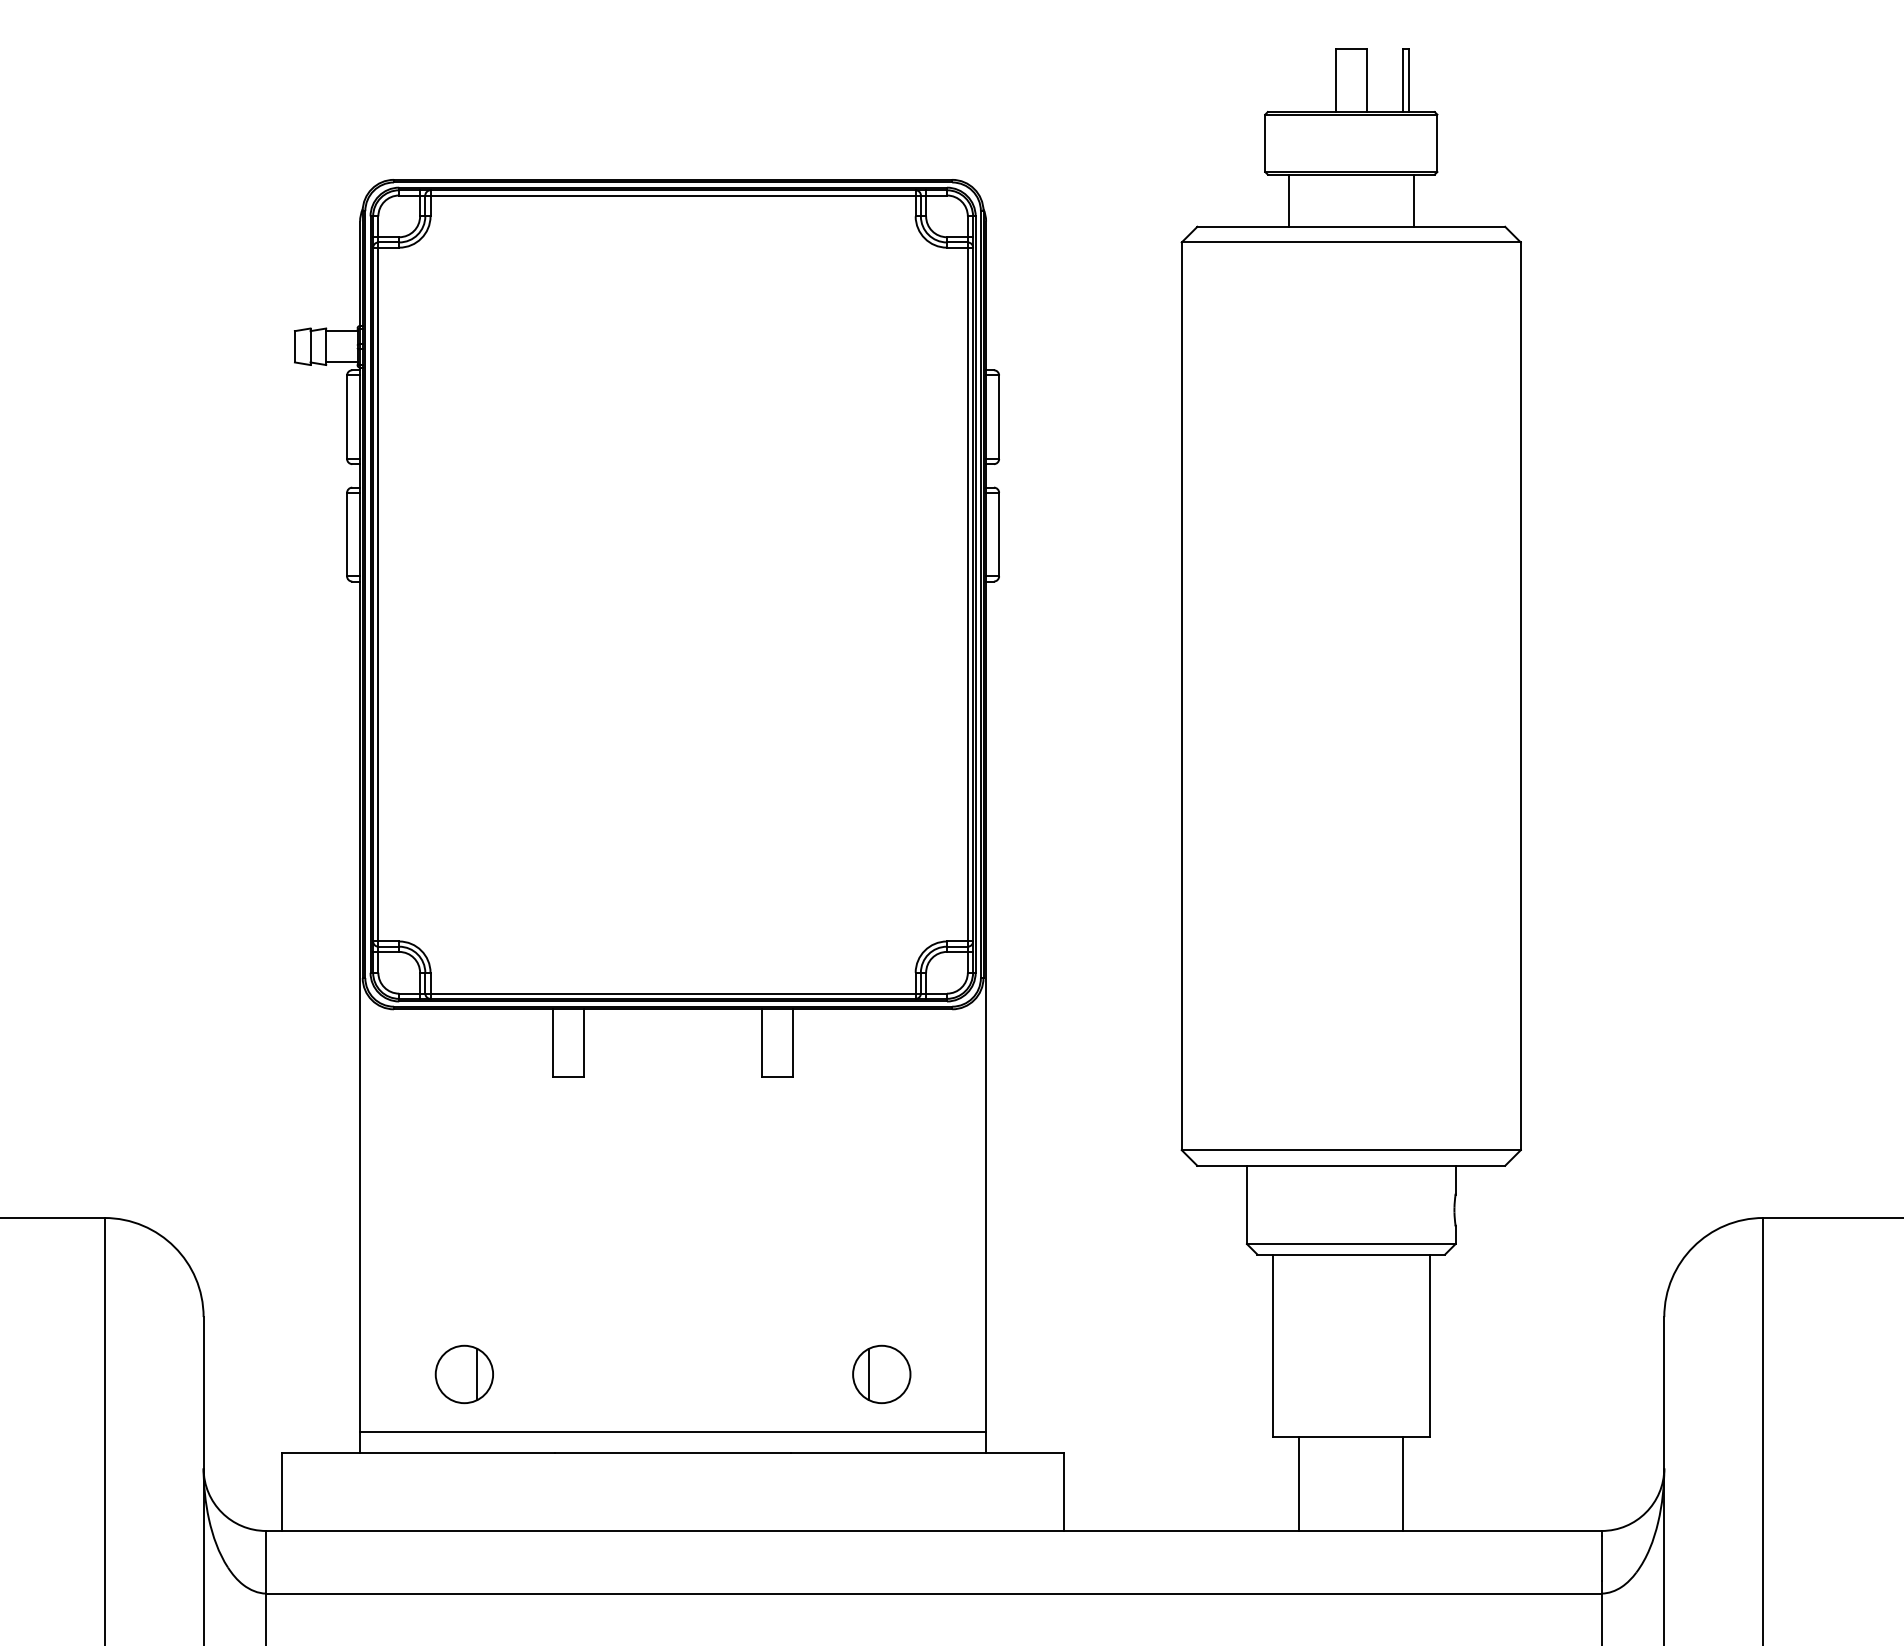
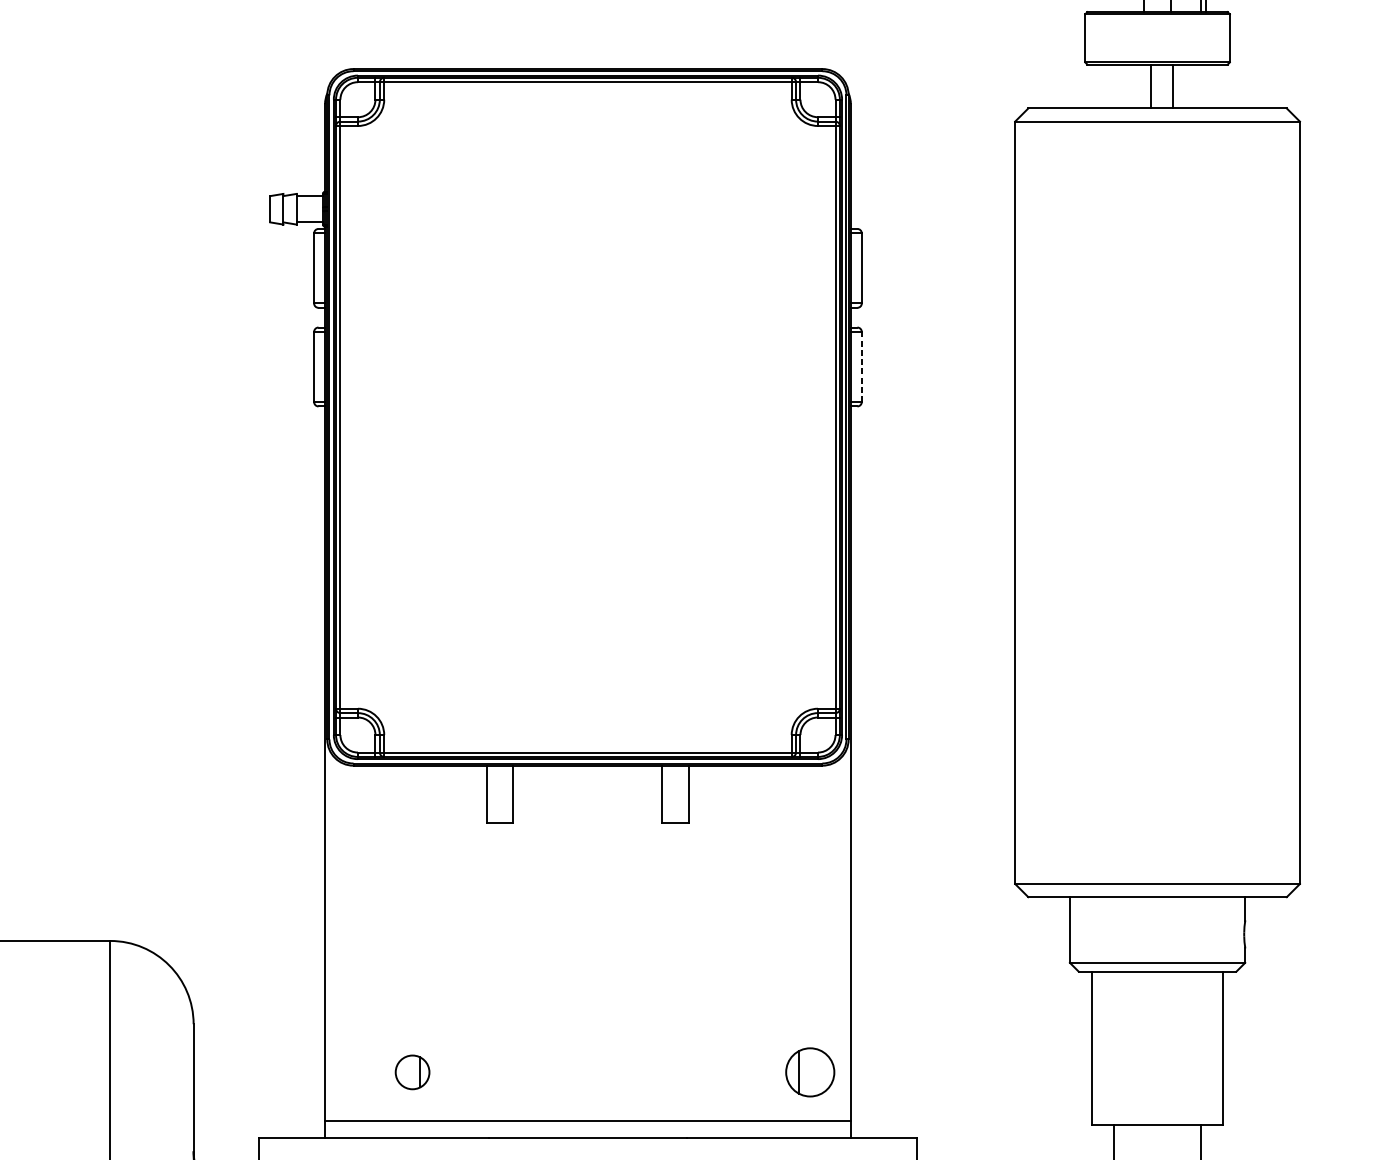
line: (1288, 200) -> (1172, 86), moved
line: (1413, 200) -> (1151, 86), moved
line: (999, 534) -> (862, 366), solid -> dashed
part: (463, 1374) -> (411, 1072), size x0.7
part: (881, 1374) -> (810, 1072), moved

